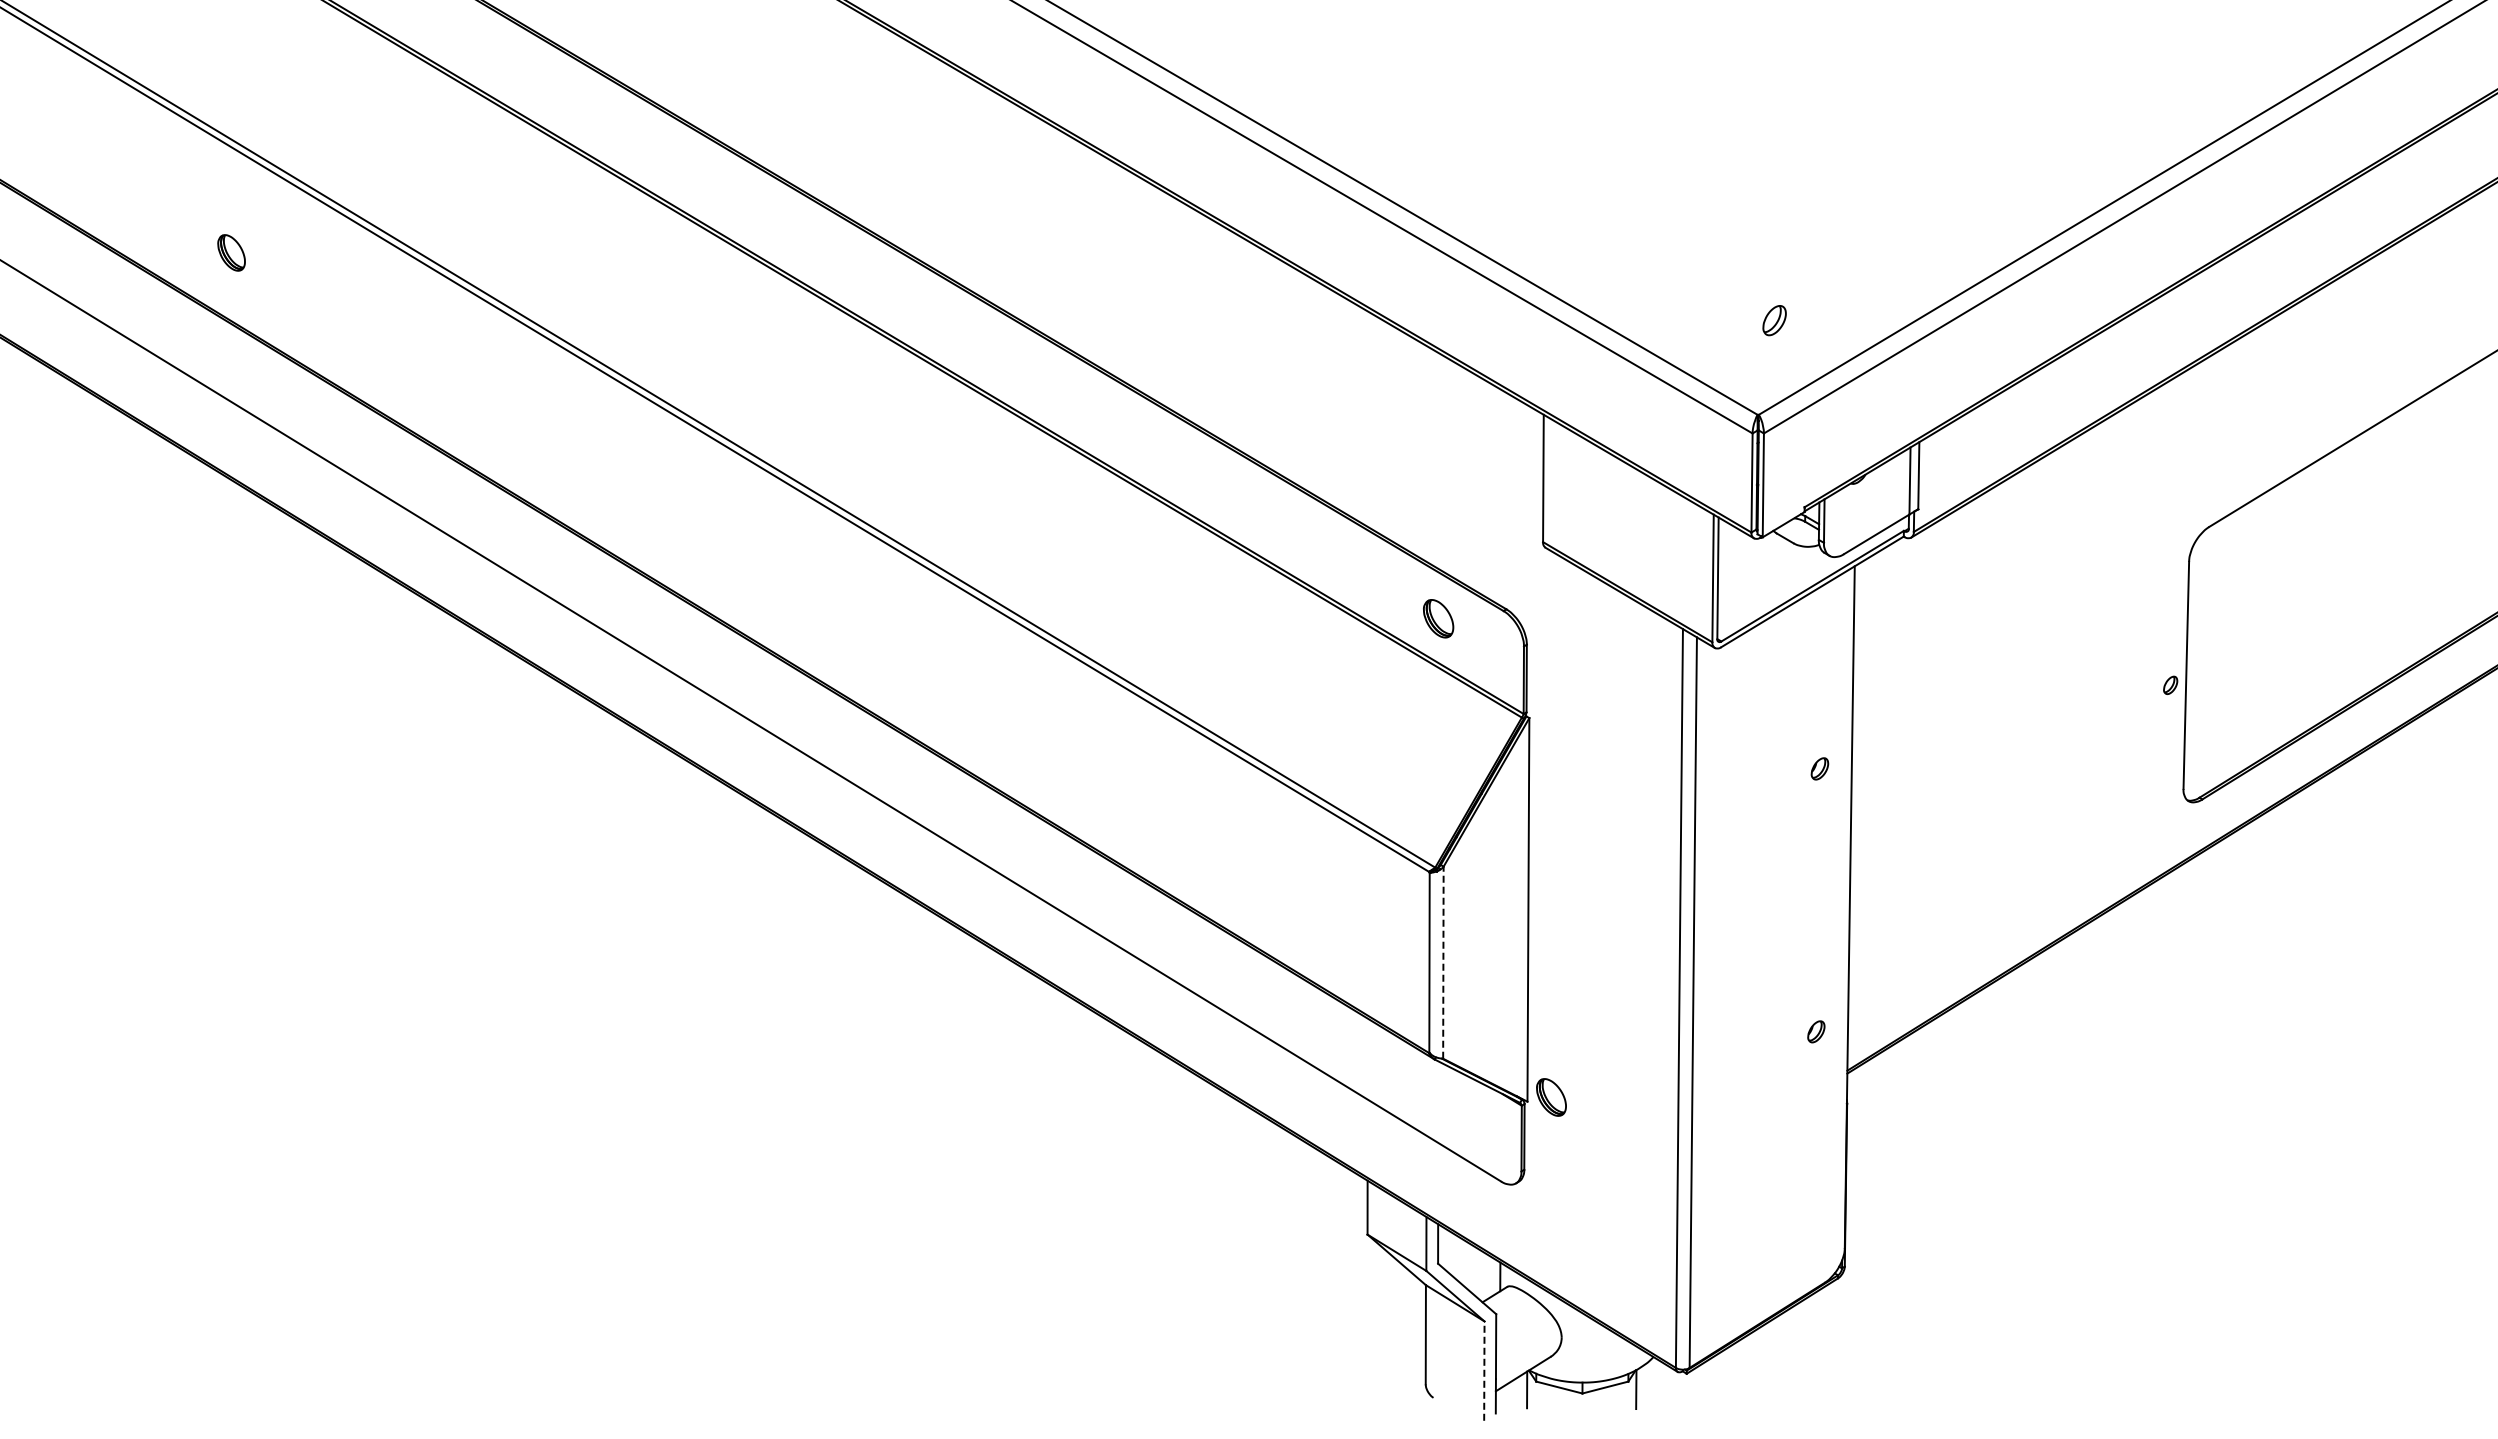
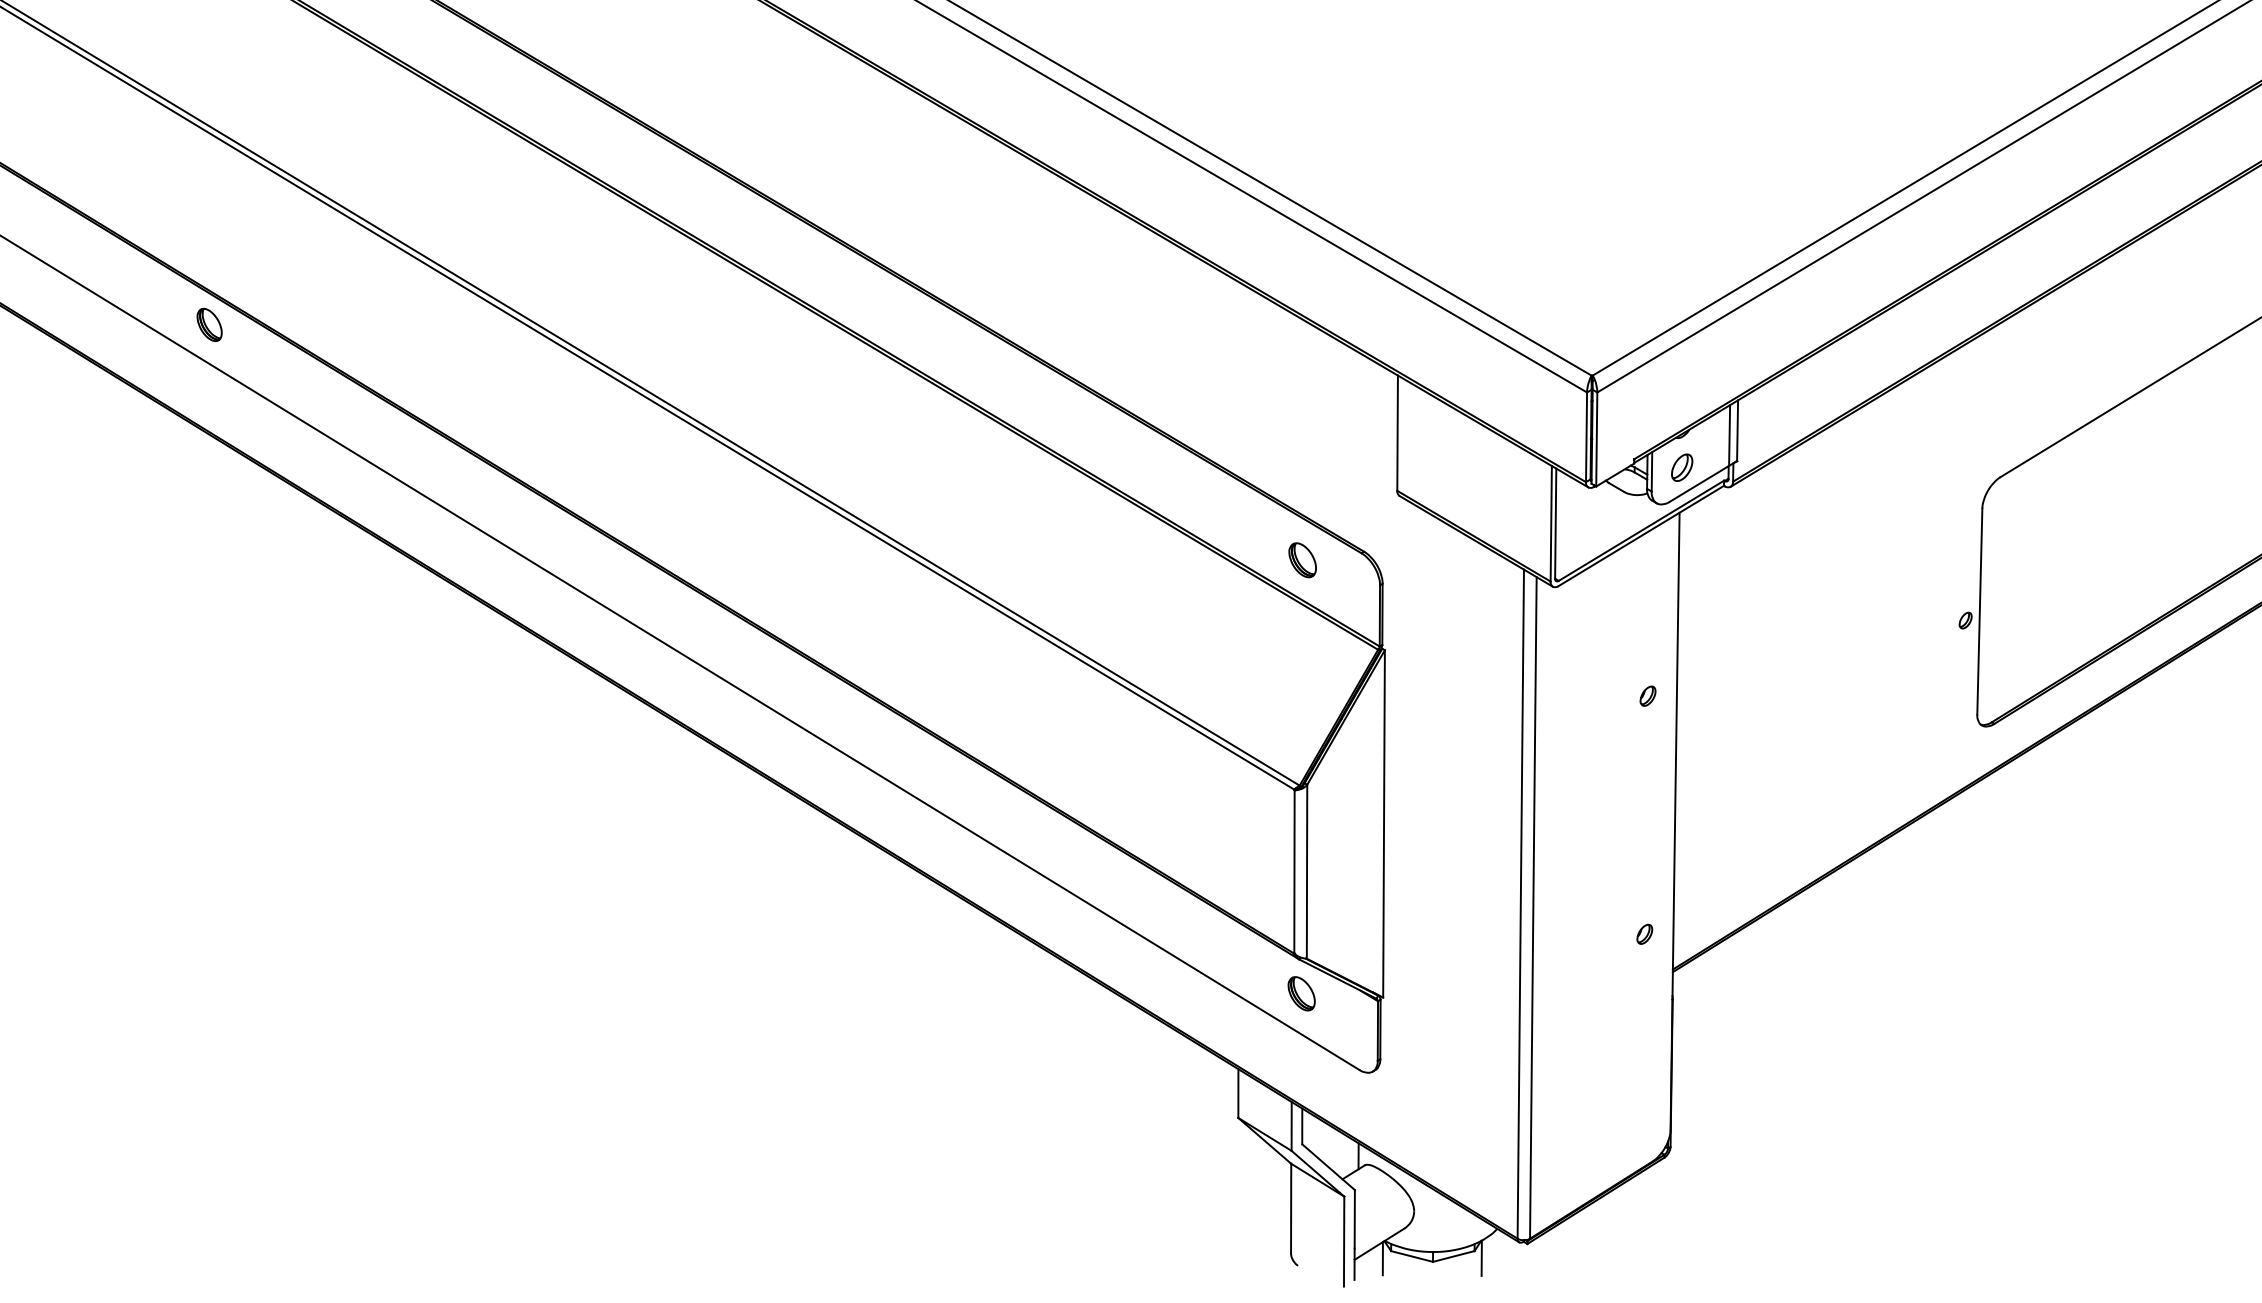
part: (231, 252) -> (209, 324), moved
part: (1774, 320) -> (1682, 467), moved
line: (1443, 962) -> (1307, 871), dashed -> solid
part: (1551, 1097) -> (1301, 993), moved
line: (1484, 1371) -> (1344, 1241), dashed -> solid

